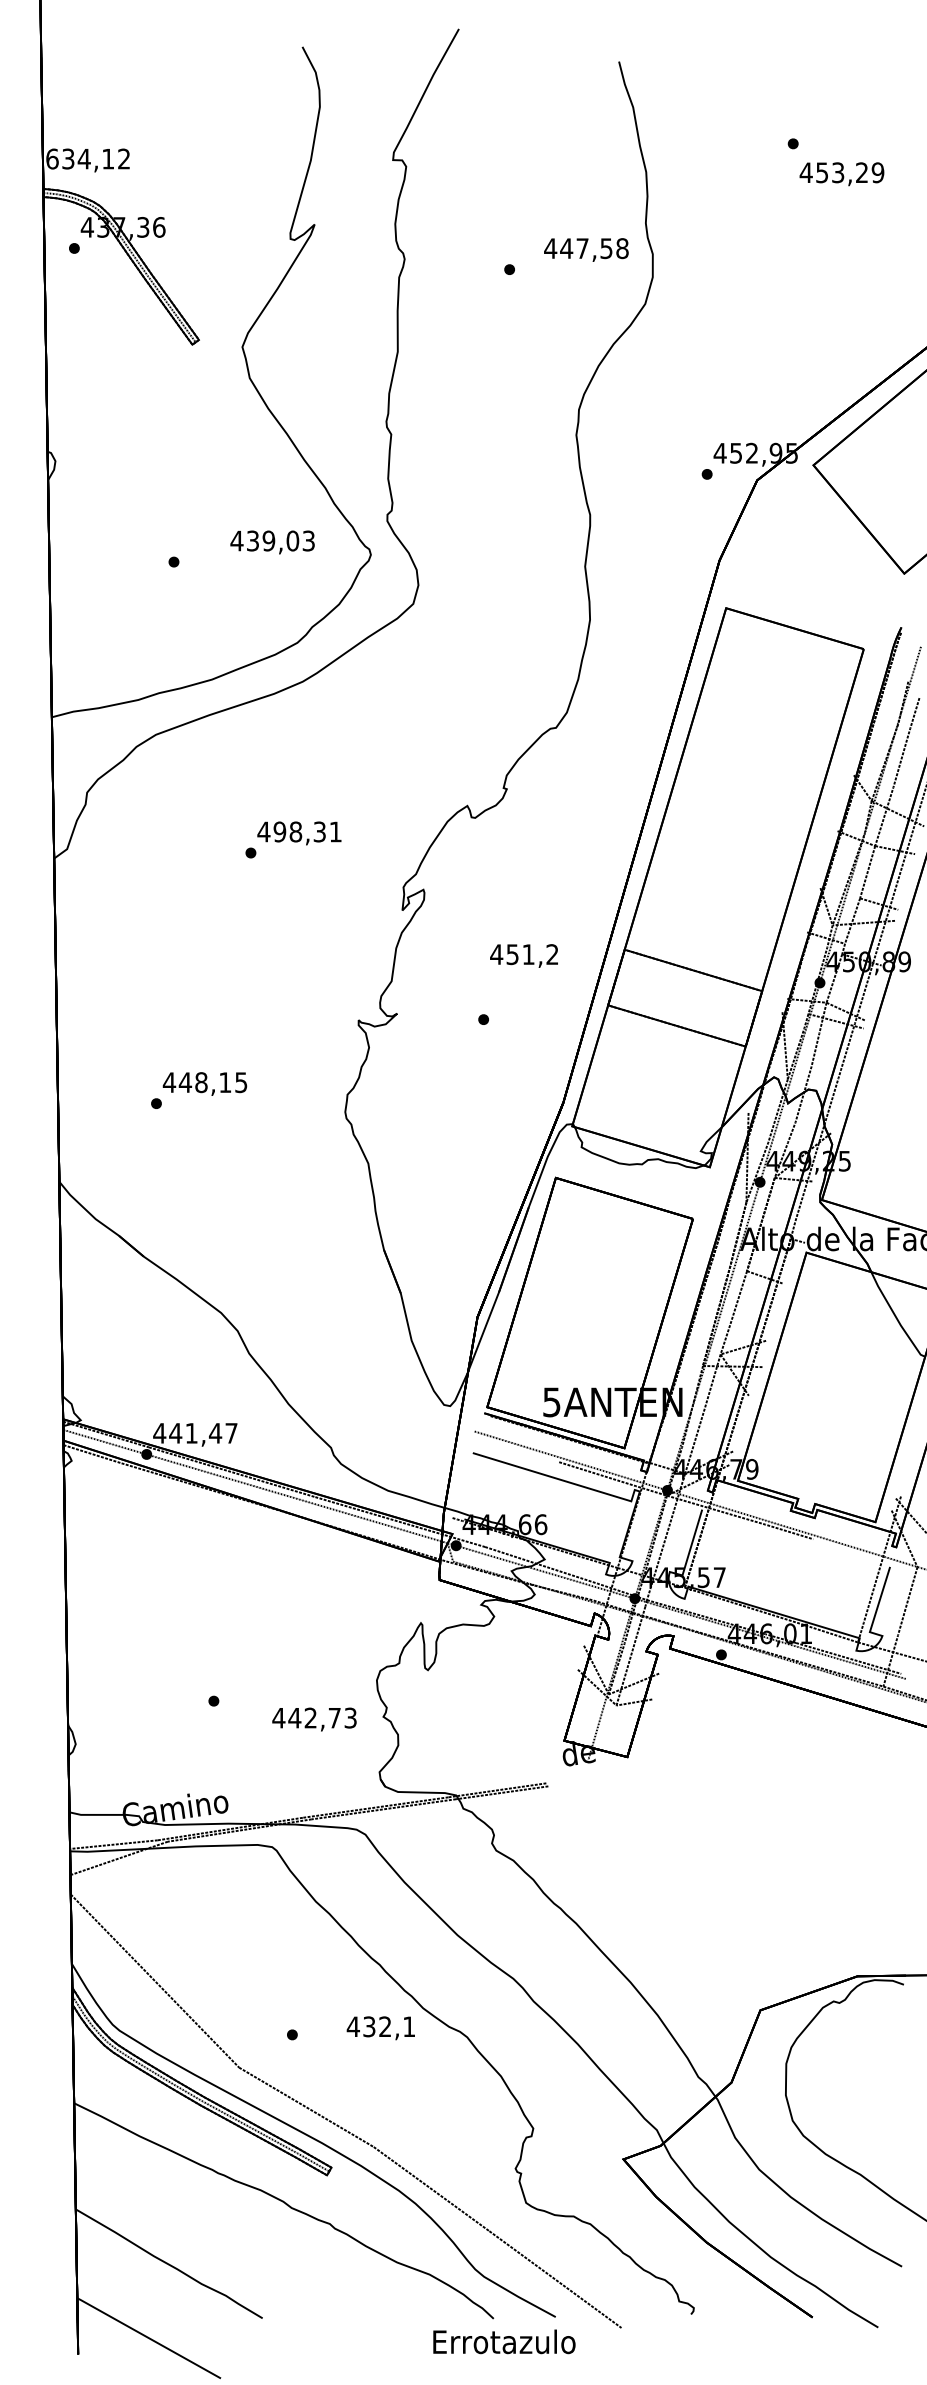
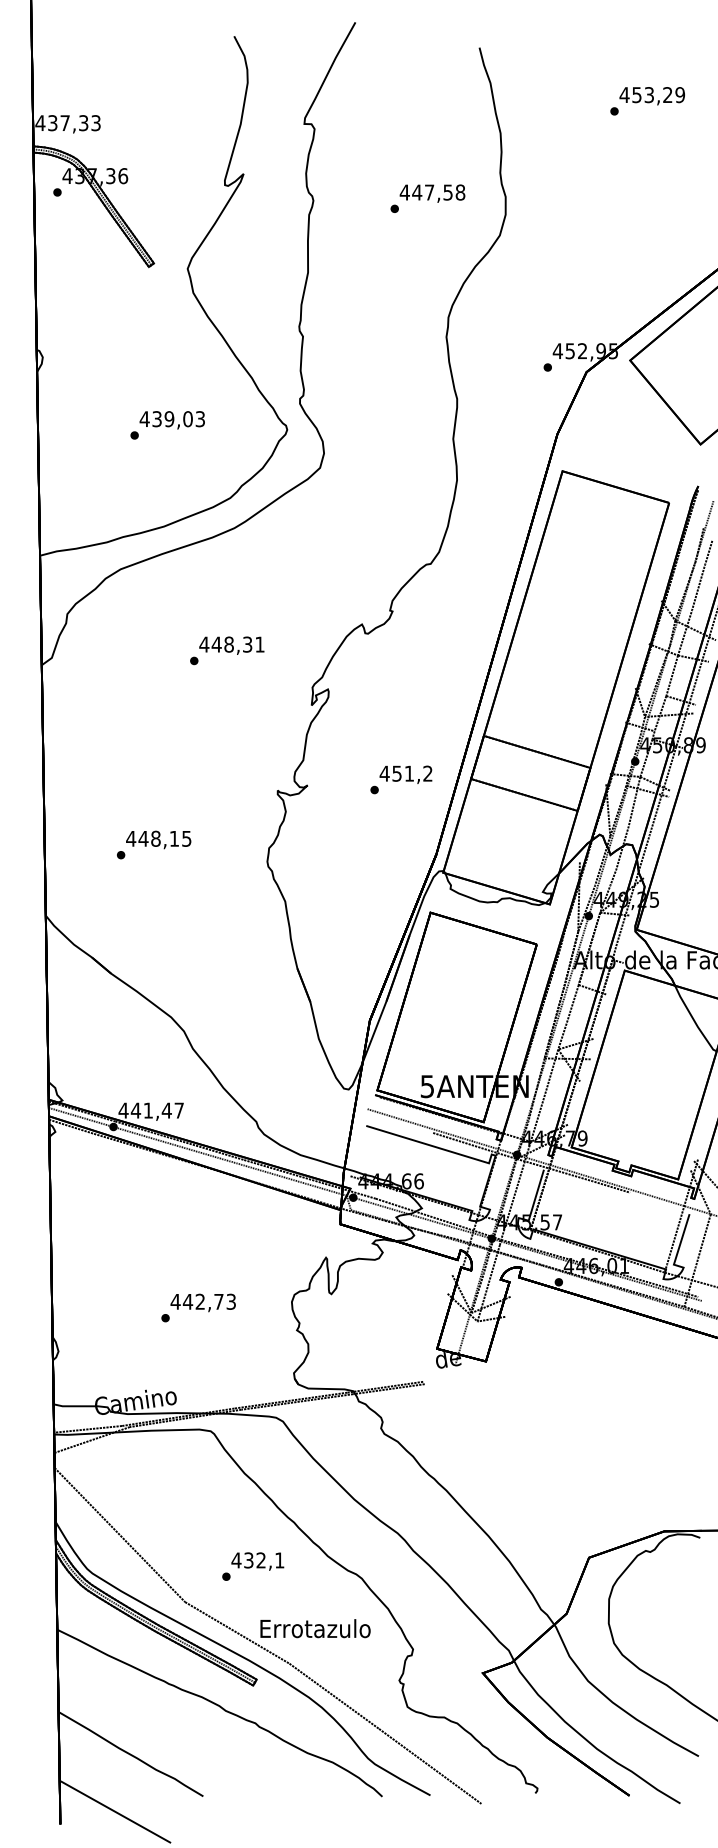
text: (87, 158) -> (67, 122), 634,12 -> 437,33
text: (841, 174) -> (651, 96), moved
text: (586, 249) -> (432, 193), moved
text: (272, 542) -> (172, 420), moved
text: (279, 831) -> (216, 644), 498,31 -> 448,31
text: (523, 955) -> (405, 774), moved
text: (314, 1719) -> (203, 1302), moved
text: (380, 2028) -> (257, 1561), moved
text: (504, 2341) -> (315, 1628), moved

